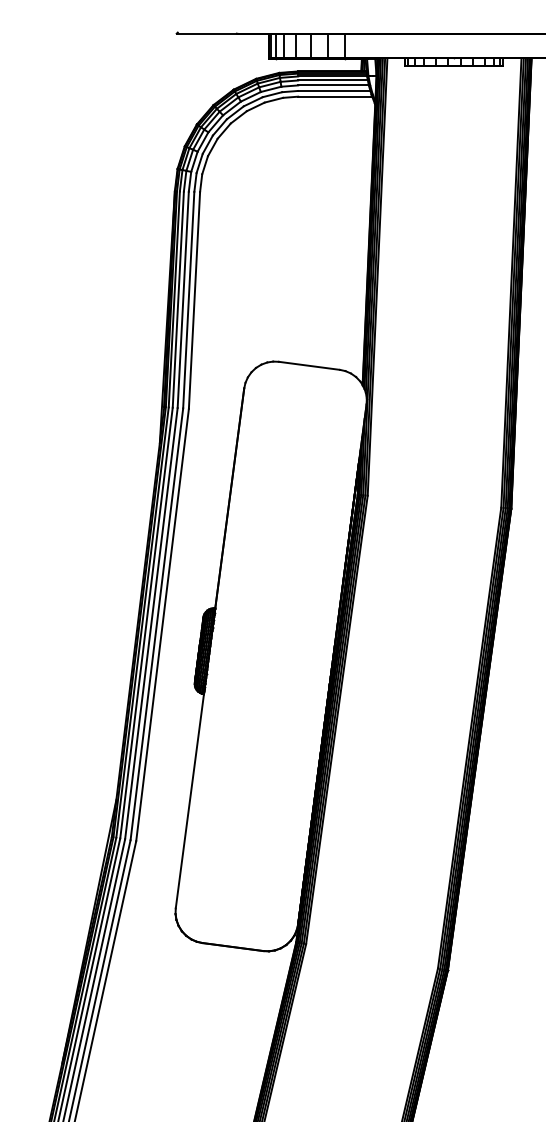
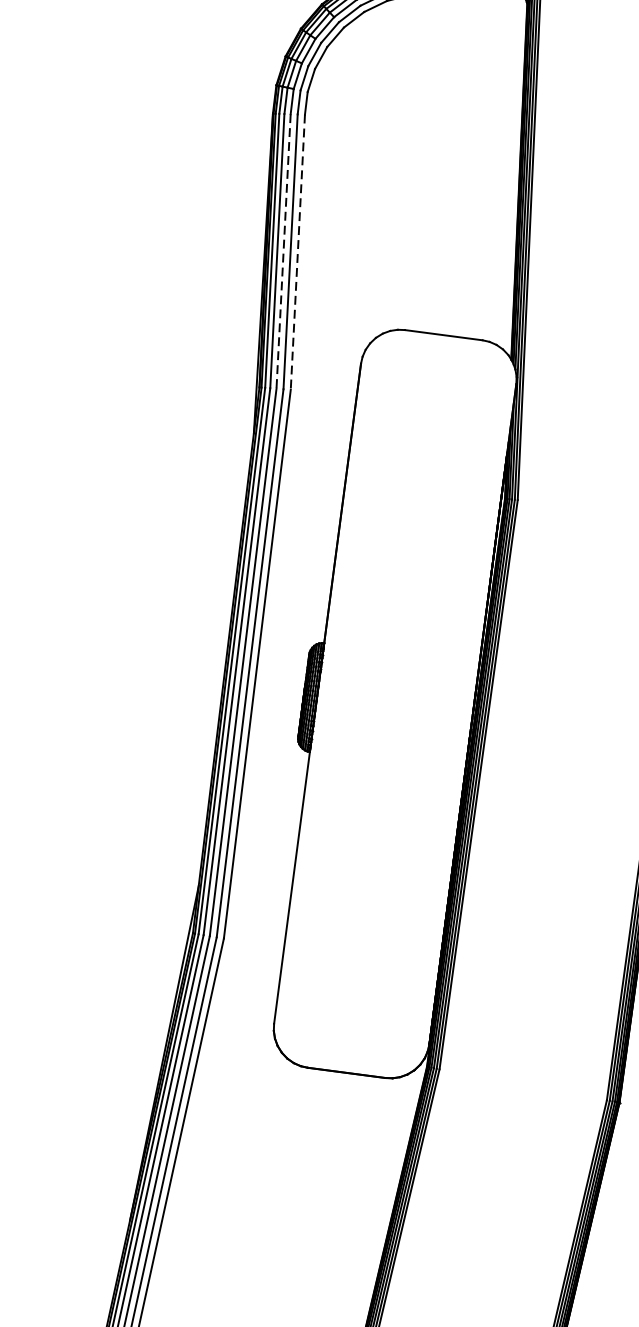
line: (183, 300) -> (283, 252), solid -> dashed
line: (194, 300) -> (297, 252), solid -> dashed

